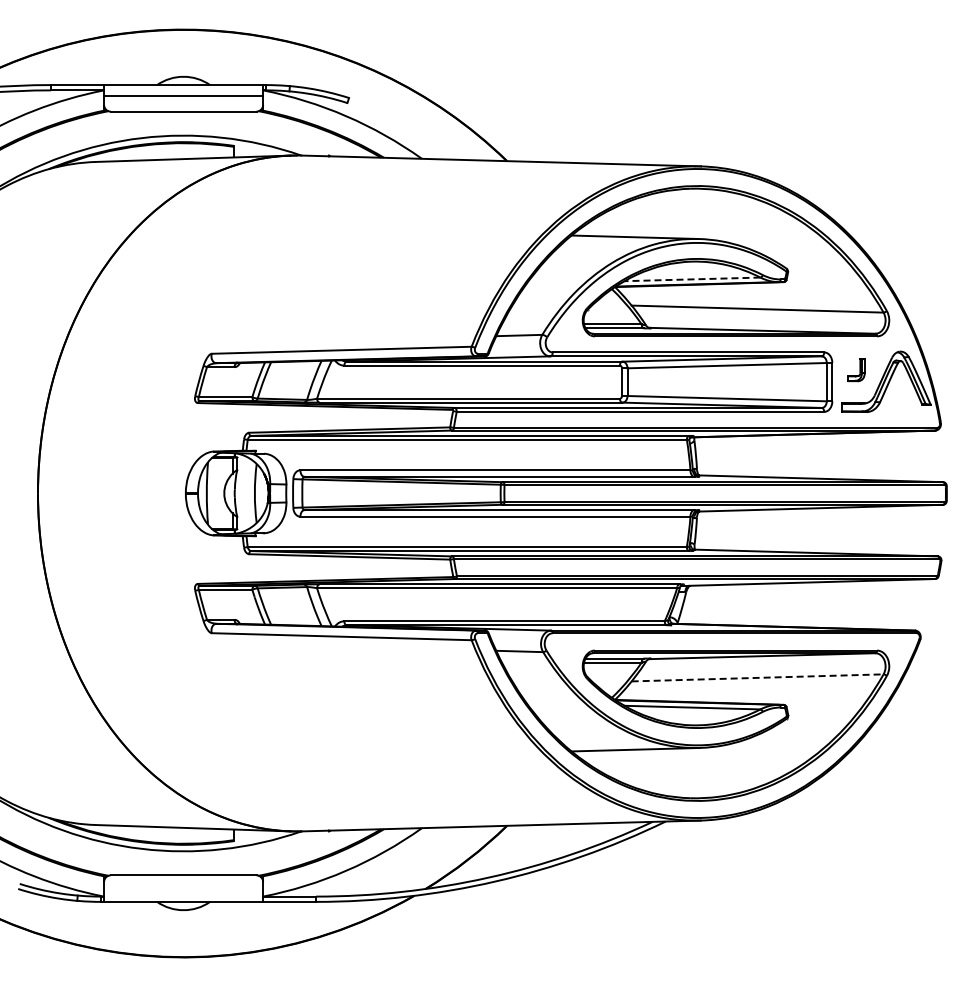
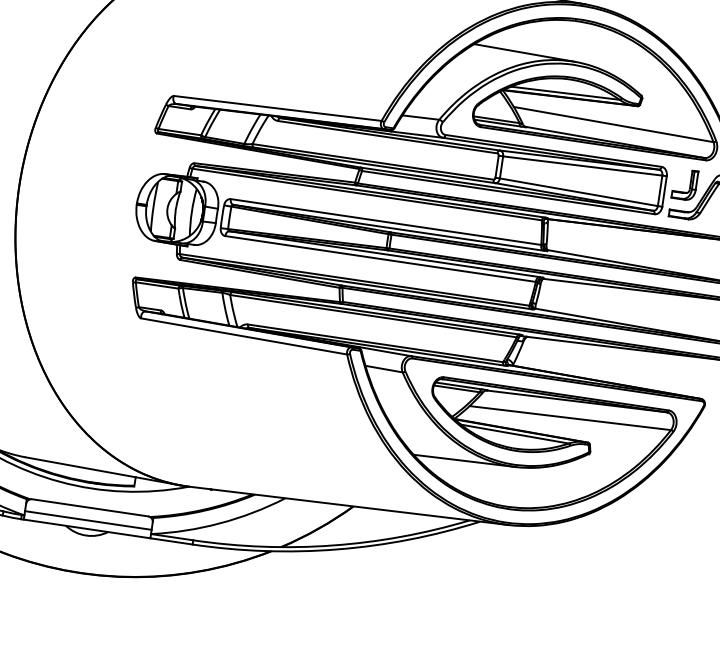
line: (692, 279) -> (565, 93), dashed -> solid
part: (856, 369) -> (685, 184), size x1.67
line: (758, 677) -> (571, 417), dashed -> solid
line: (183, 891) -> (88, 520), added

